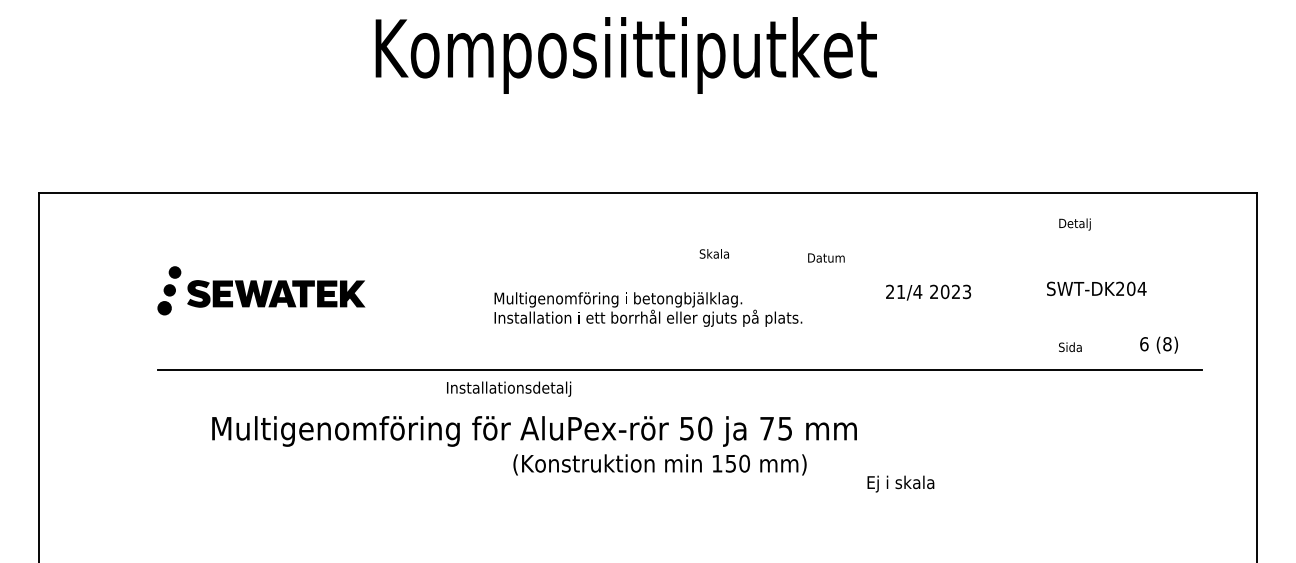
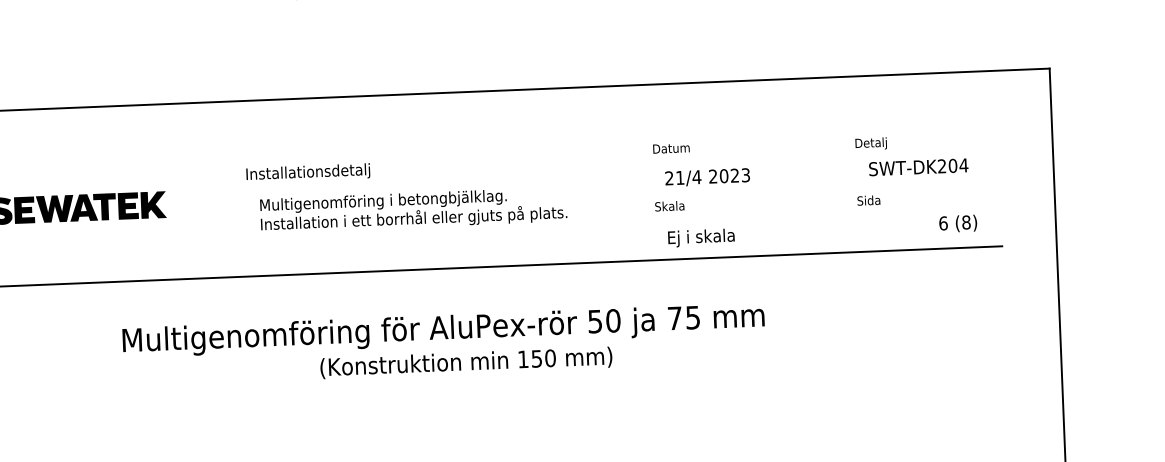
text: (1074, 224) -> (870, 143), moved
text: (713, 253) -> (668, 205), moved
text: (826, 257) -> (671, 147), moved
text: (1096, 288) -> (918, 166), moved
text: (928, 292) -> (707, 177), moved
text: (648, 309) -> (413, 210), moved
text: (1070, 347) -> (868, 200), moved
text: (509, 388) -> (308, 172), moved
text: (534, 431) -> (443, 330), moved
text: (900, 483) -> (701, 237), moved

